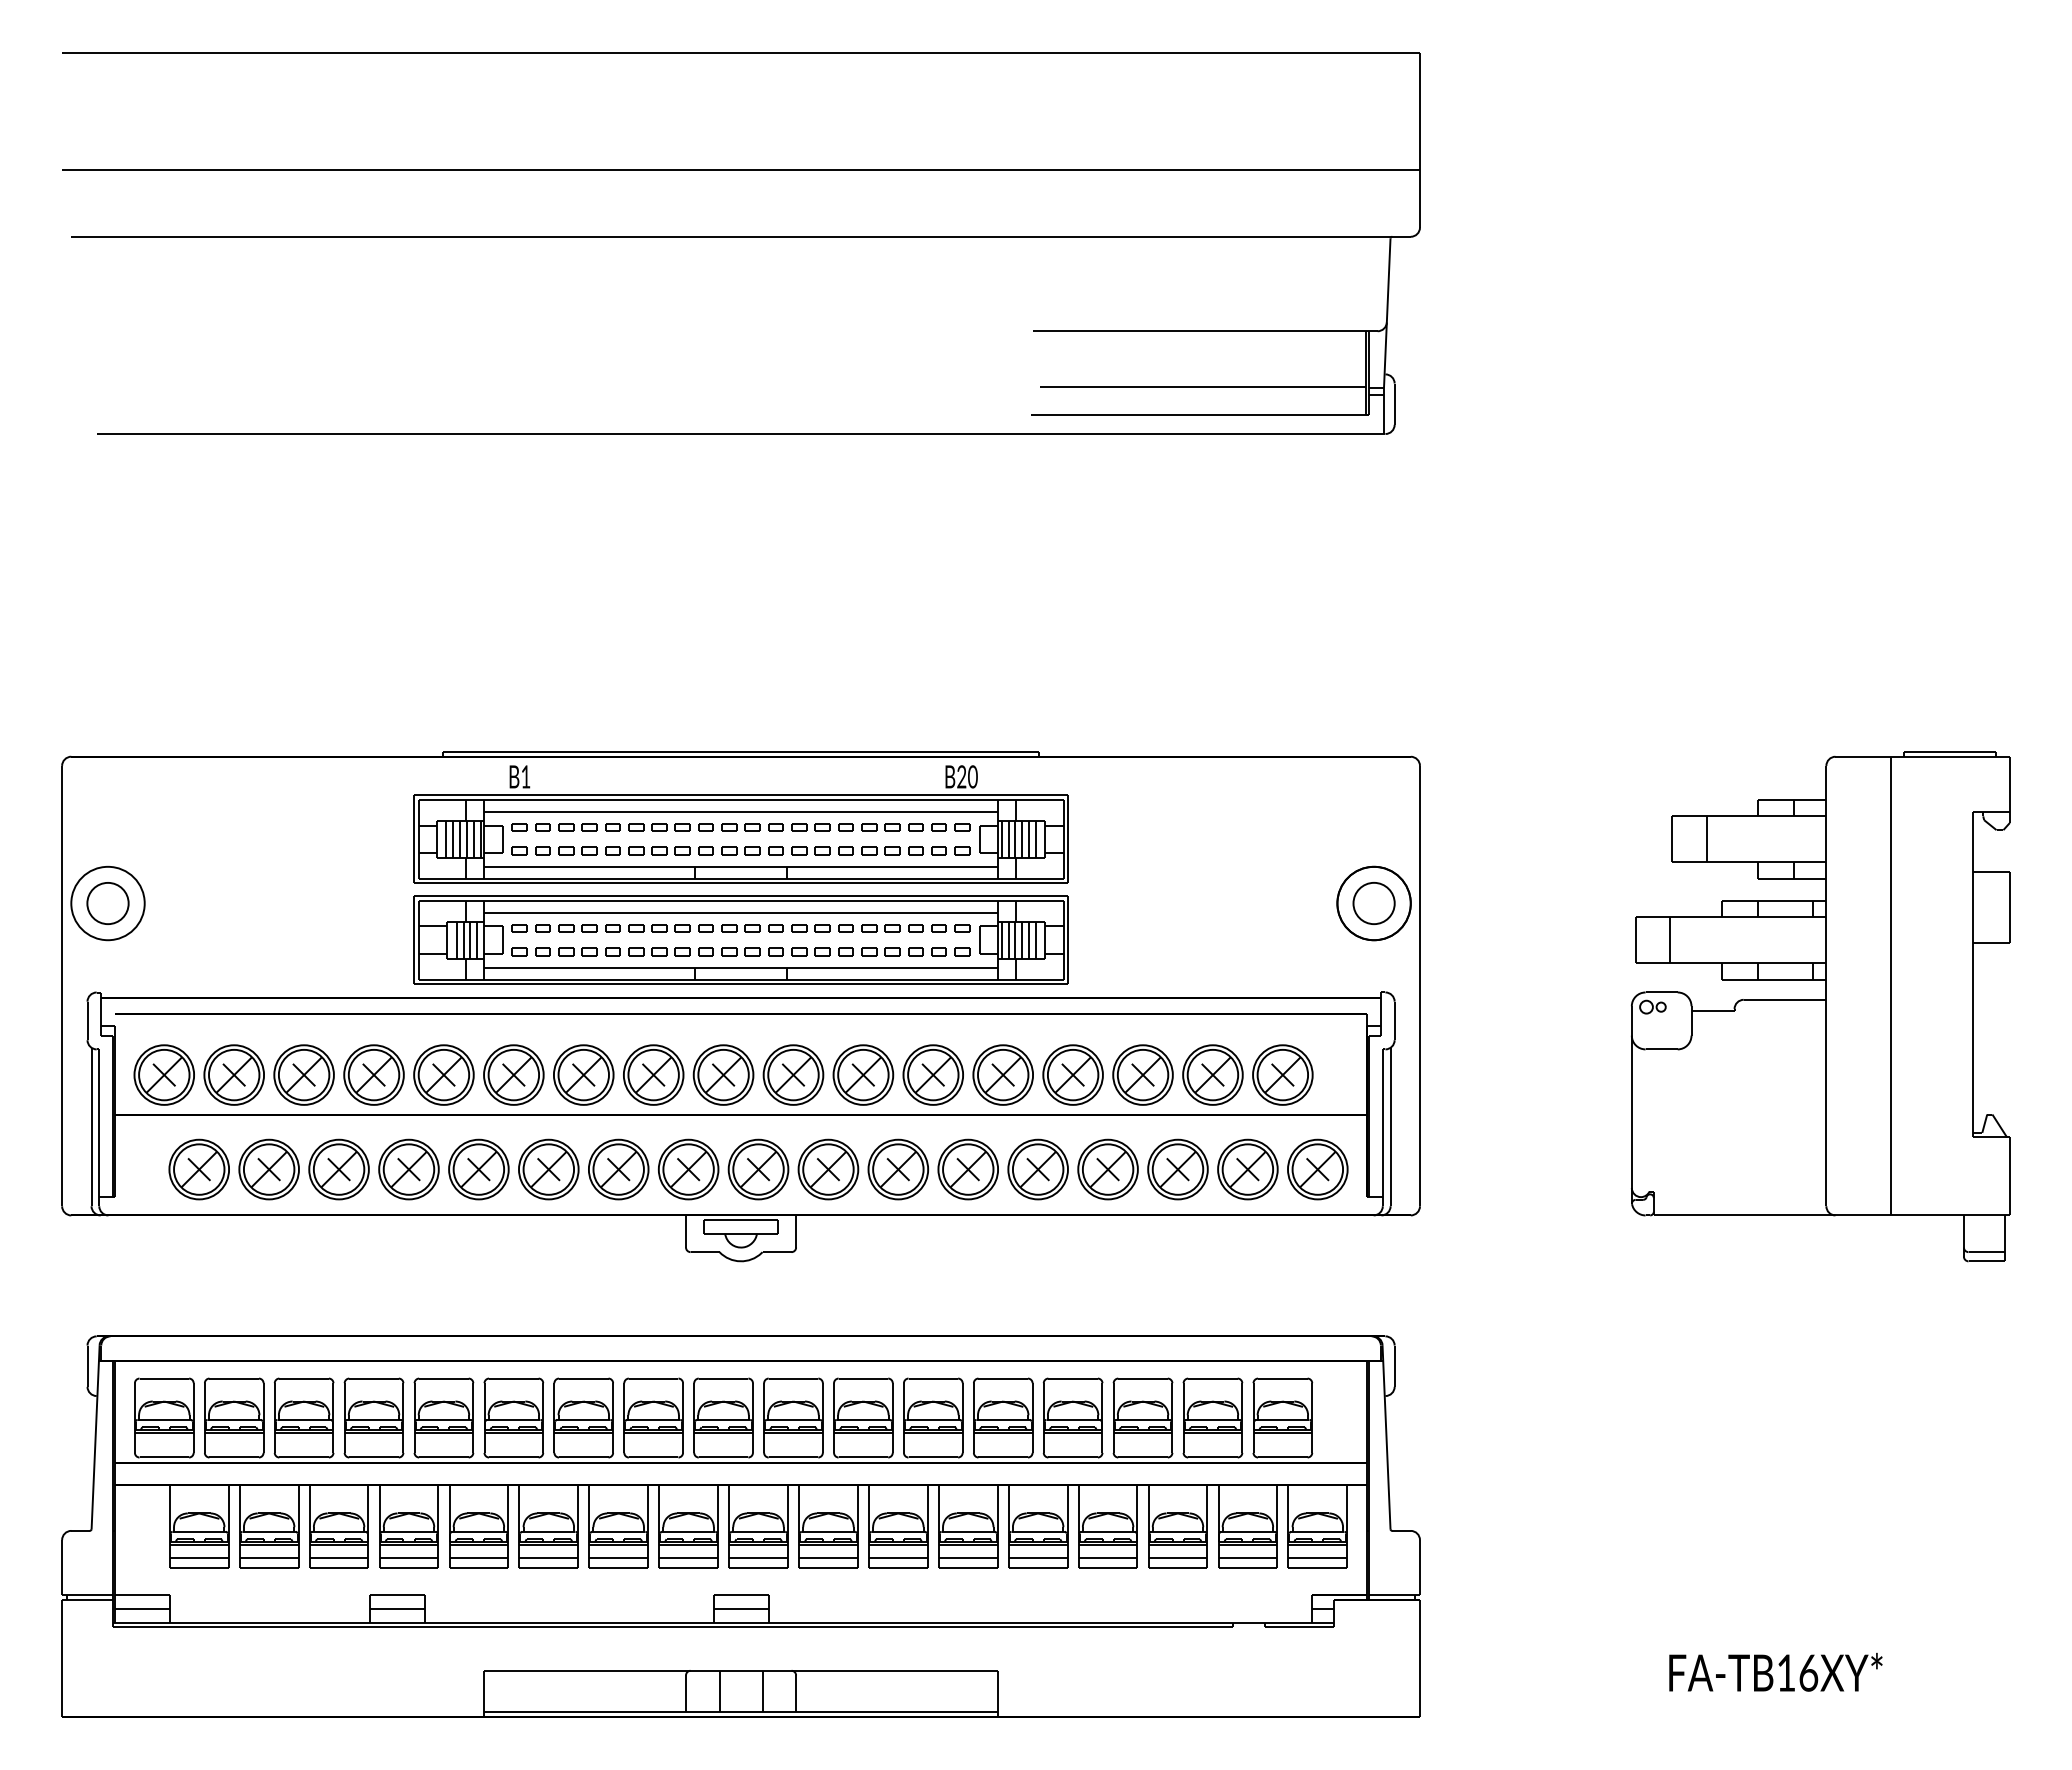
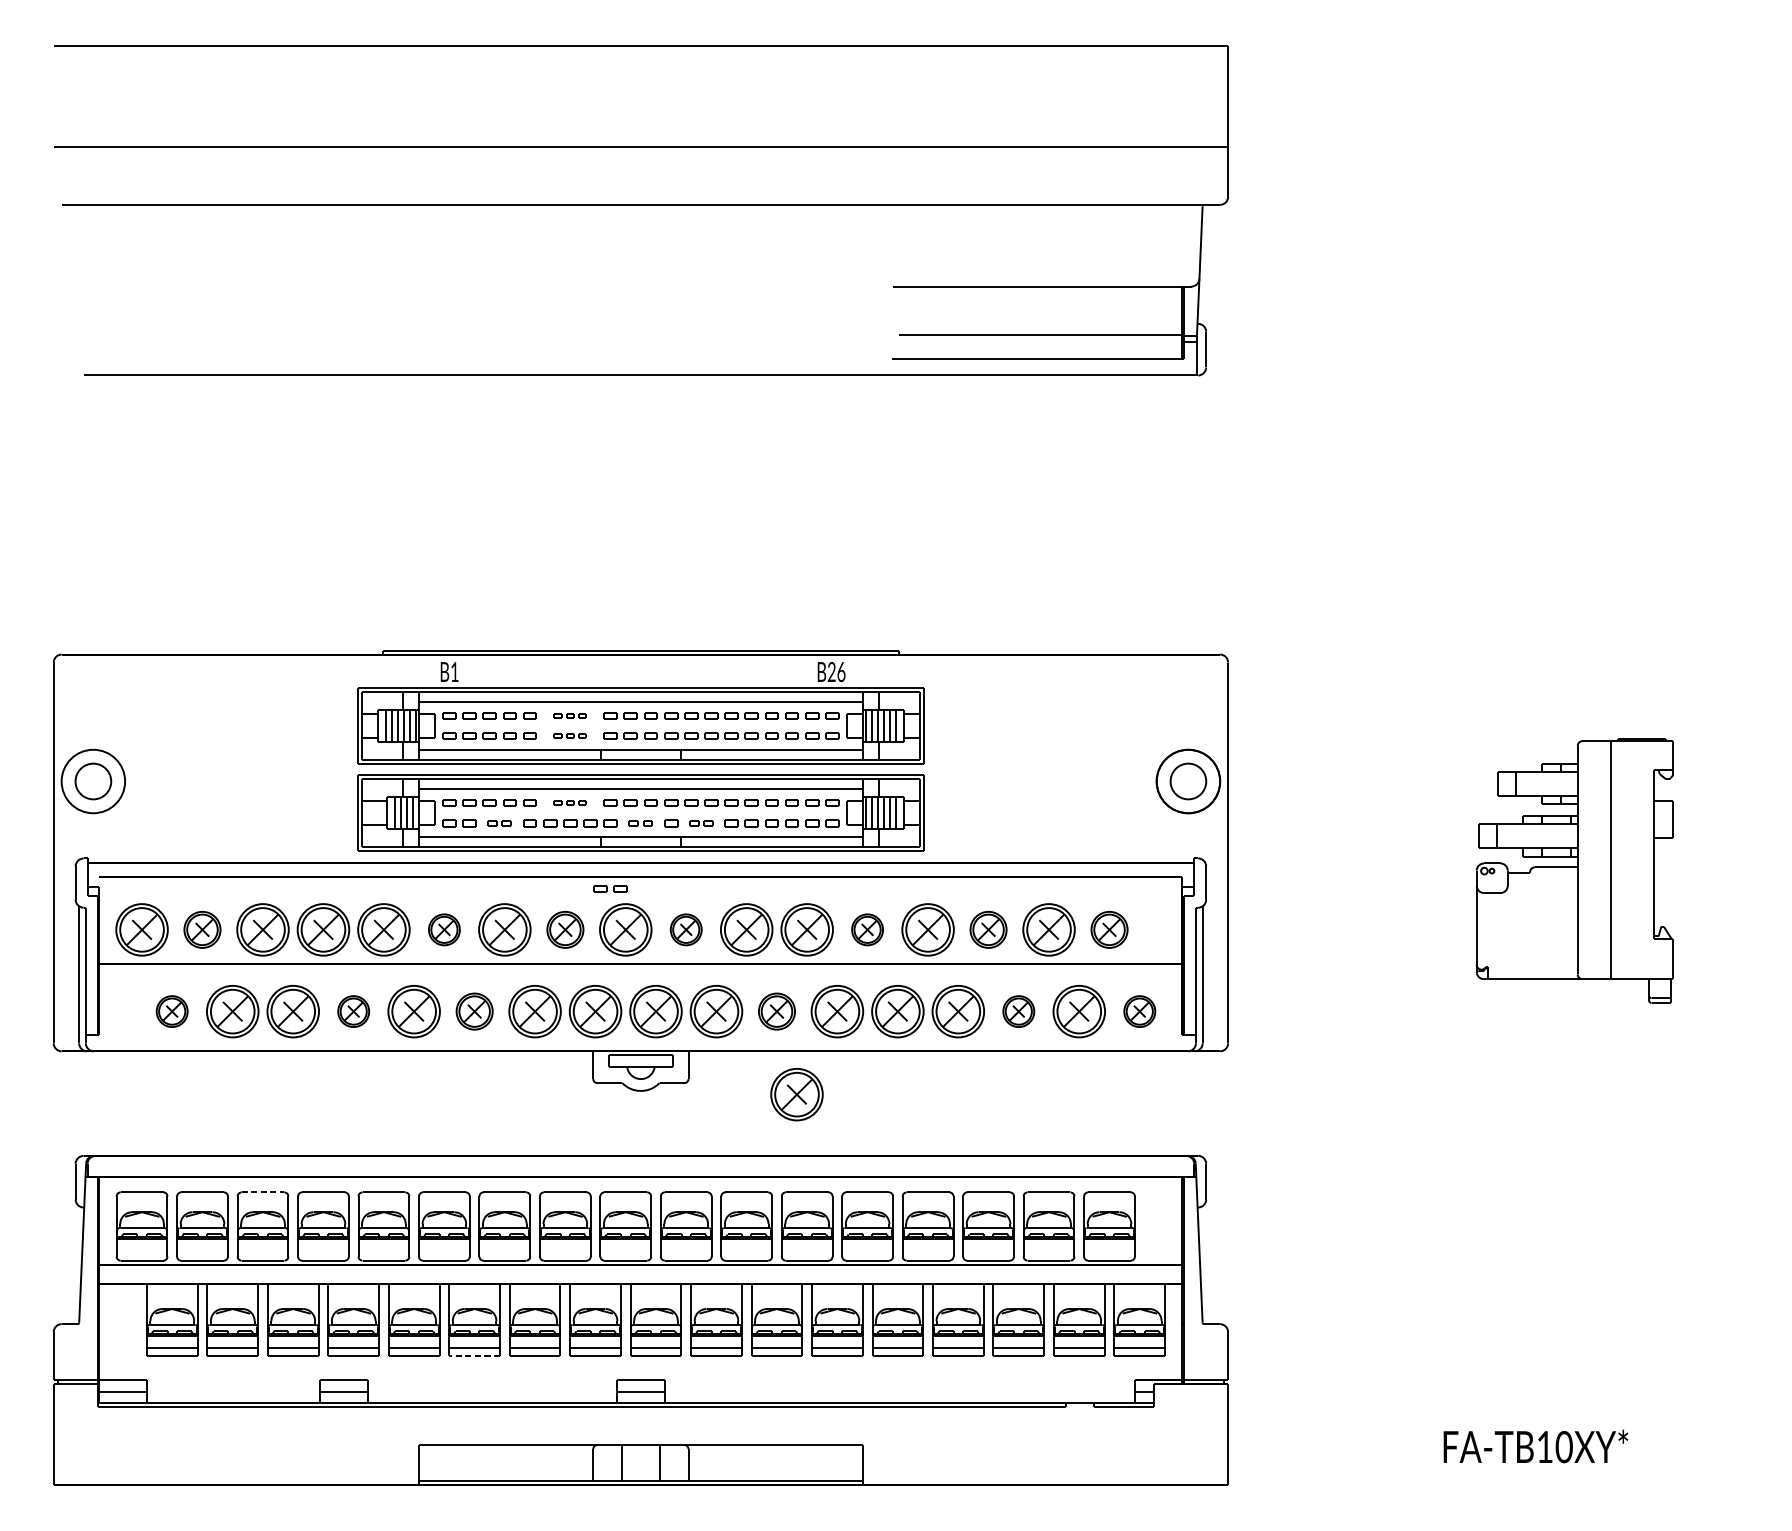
text: (972, 776) -> (841, 671), B20 -> B26
part: (659, 827) -> (570, 715), size x0.6
part: (659, 850) -> (570, 735), size x0.6
part: (659, 928) -> (570, 803), size x0.6
part: (577, 951) -> (499, 823), size x0.7
part: (740, 951) -> (640, 823), size x0.7
part: (810, 951) -> (700, 823), size x0.7
part: (1820, 1006) -> (1574, 870), size x0.6
part: (705, 1027) -> (610, 888), added
part: (233, 1074) -> (201, 929), size x0.7
part: (513, 1074) -> (444, 929), size x0.6
part: (653, 1074) -> (565, 929), size x0.7
part: (793, 1074) -> (686, 929), size x0.6
part: (1002, 1074) -> (867, 929), size x0.6
part: (1142, 1074) -> (988, 929), size x0.7
part: (1282, 1074) -> (1109, 929), size x0.7
part: (198, 1169) -> (171, 1011), size x0.6
part: (408, 1169) -> (353, 1011), size x0.6
part: (548, 1169) -> (474, 1011), size x0.7
part: (898, 1169) -> (777, 1011), size x0.7
part: (1177, 1169) -> (1018, 1011), size x0.6
part: (1317, 1169) -> (1139, 1011), size x0.6
part: (921, 1265) -> (796, 1094), added
line: (304, 1378) -> (263, 1192), solid -> dashed
line: (548, 1567) -> (474, 1355), solid -> dashed
text: (1808, 1672) -> (1564, 1446), FA-TB16XY* -> FA-TB10XY*

